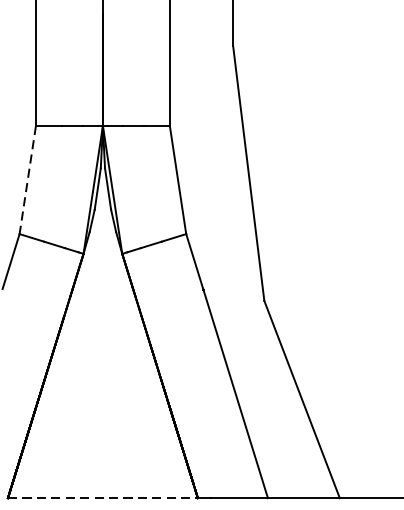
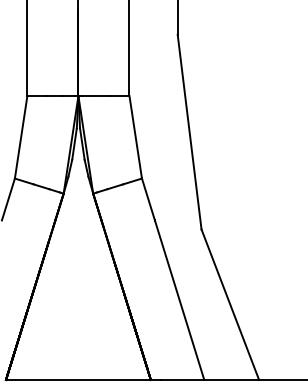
line: (28, 180) -> (21, 137), dashed -> solid
line: (102, 497) -> (78, 379), dashed -> solid

